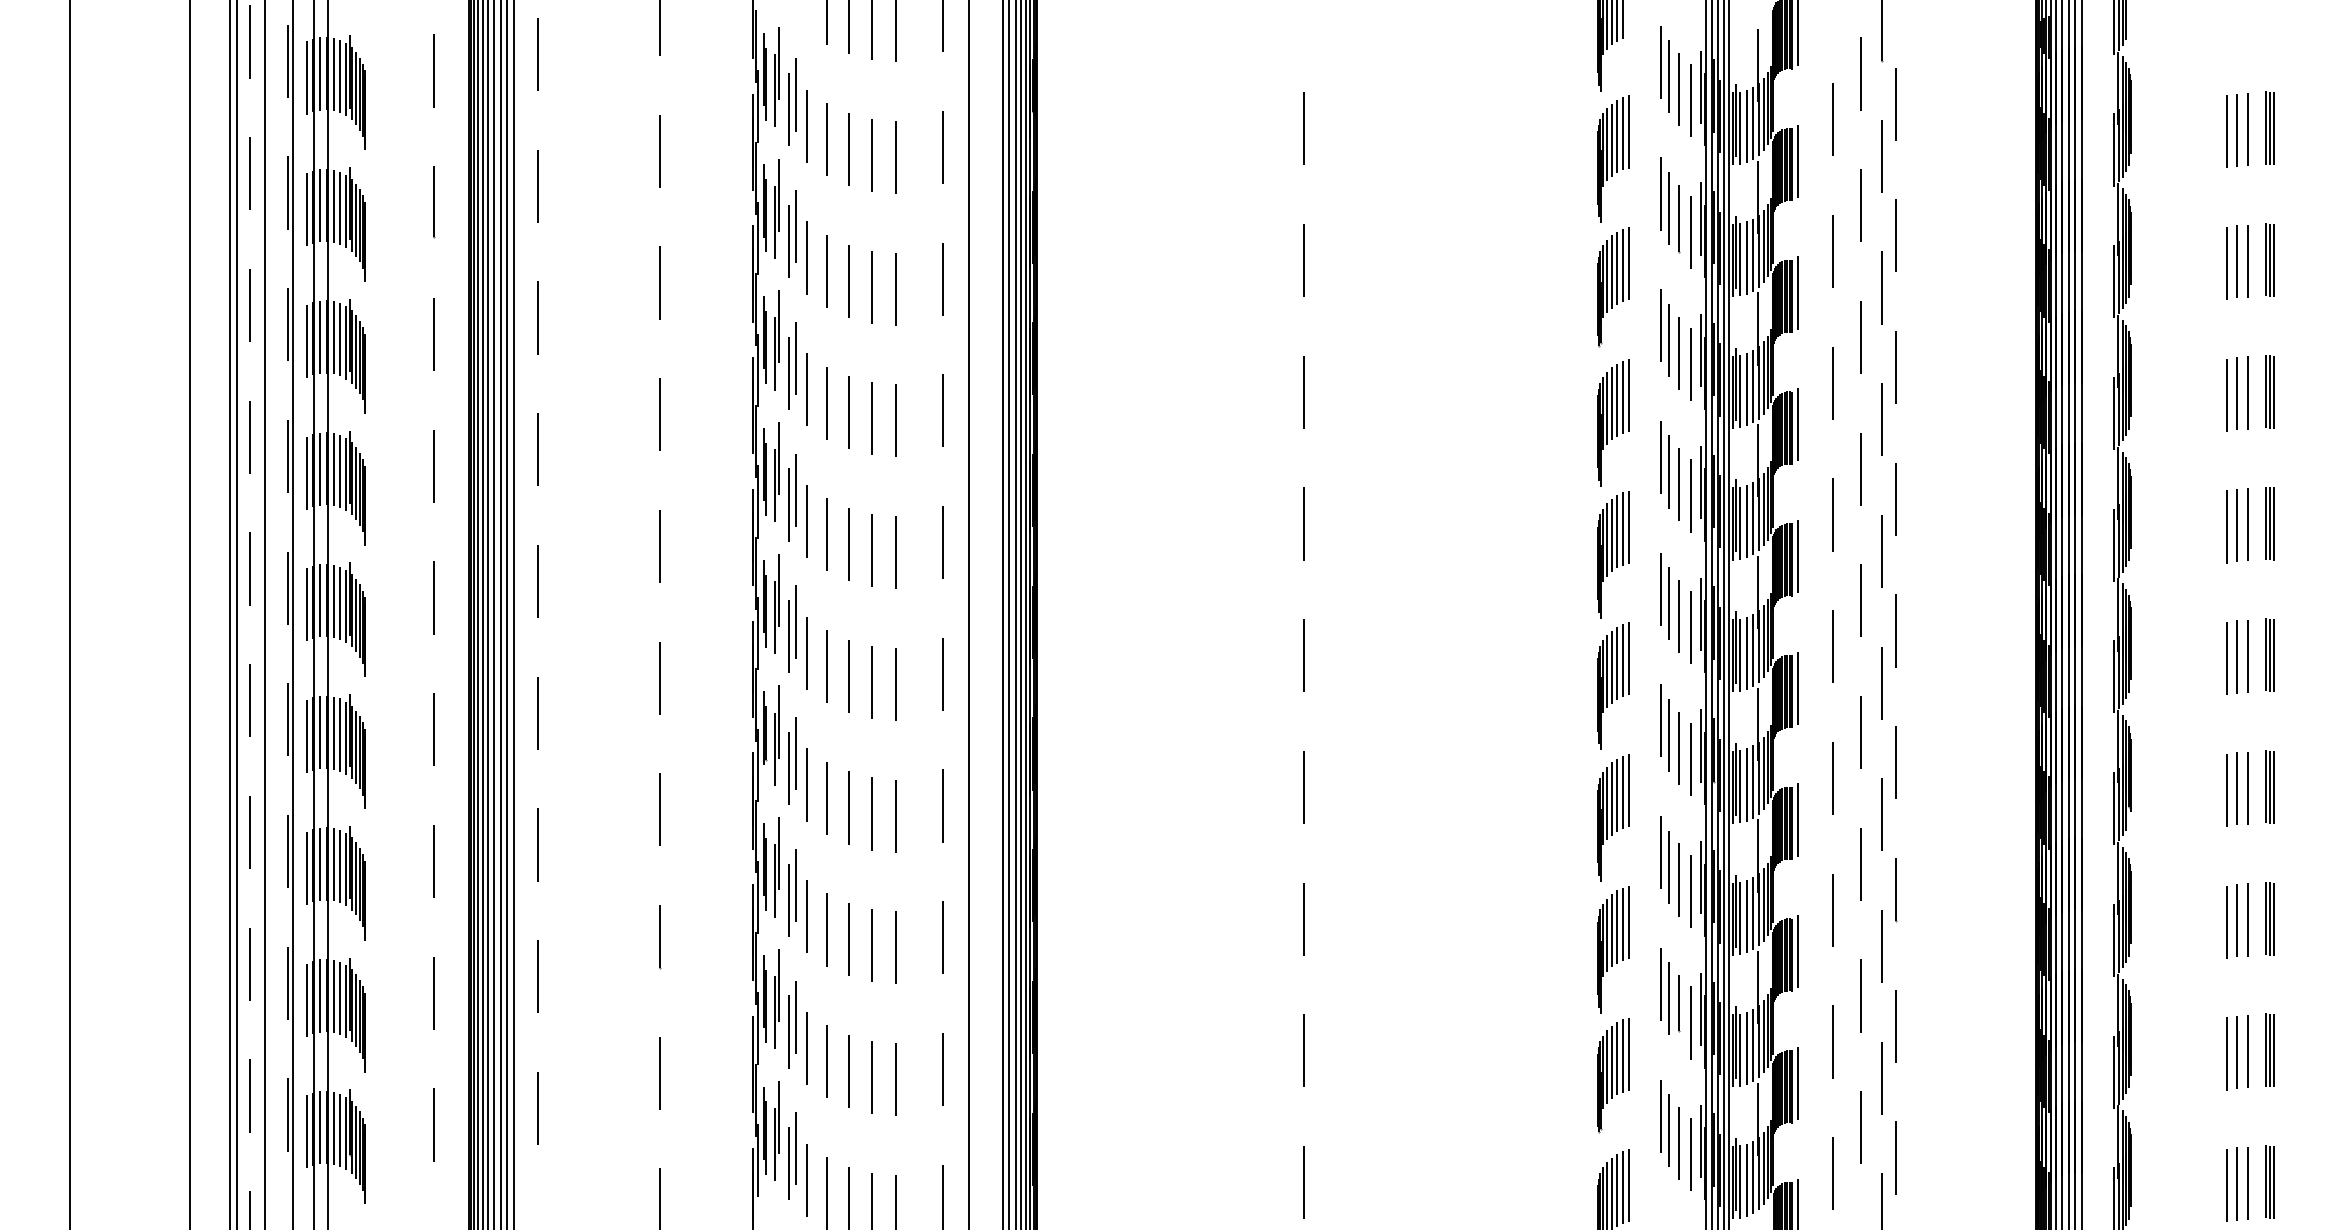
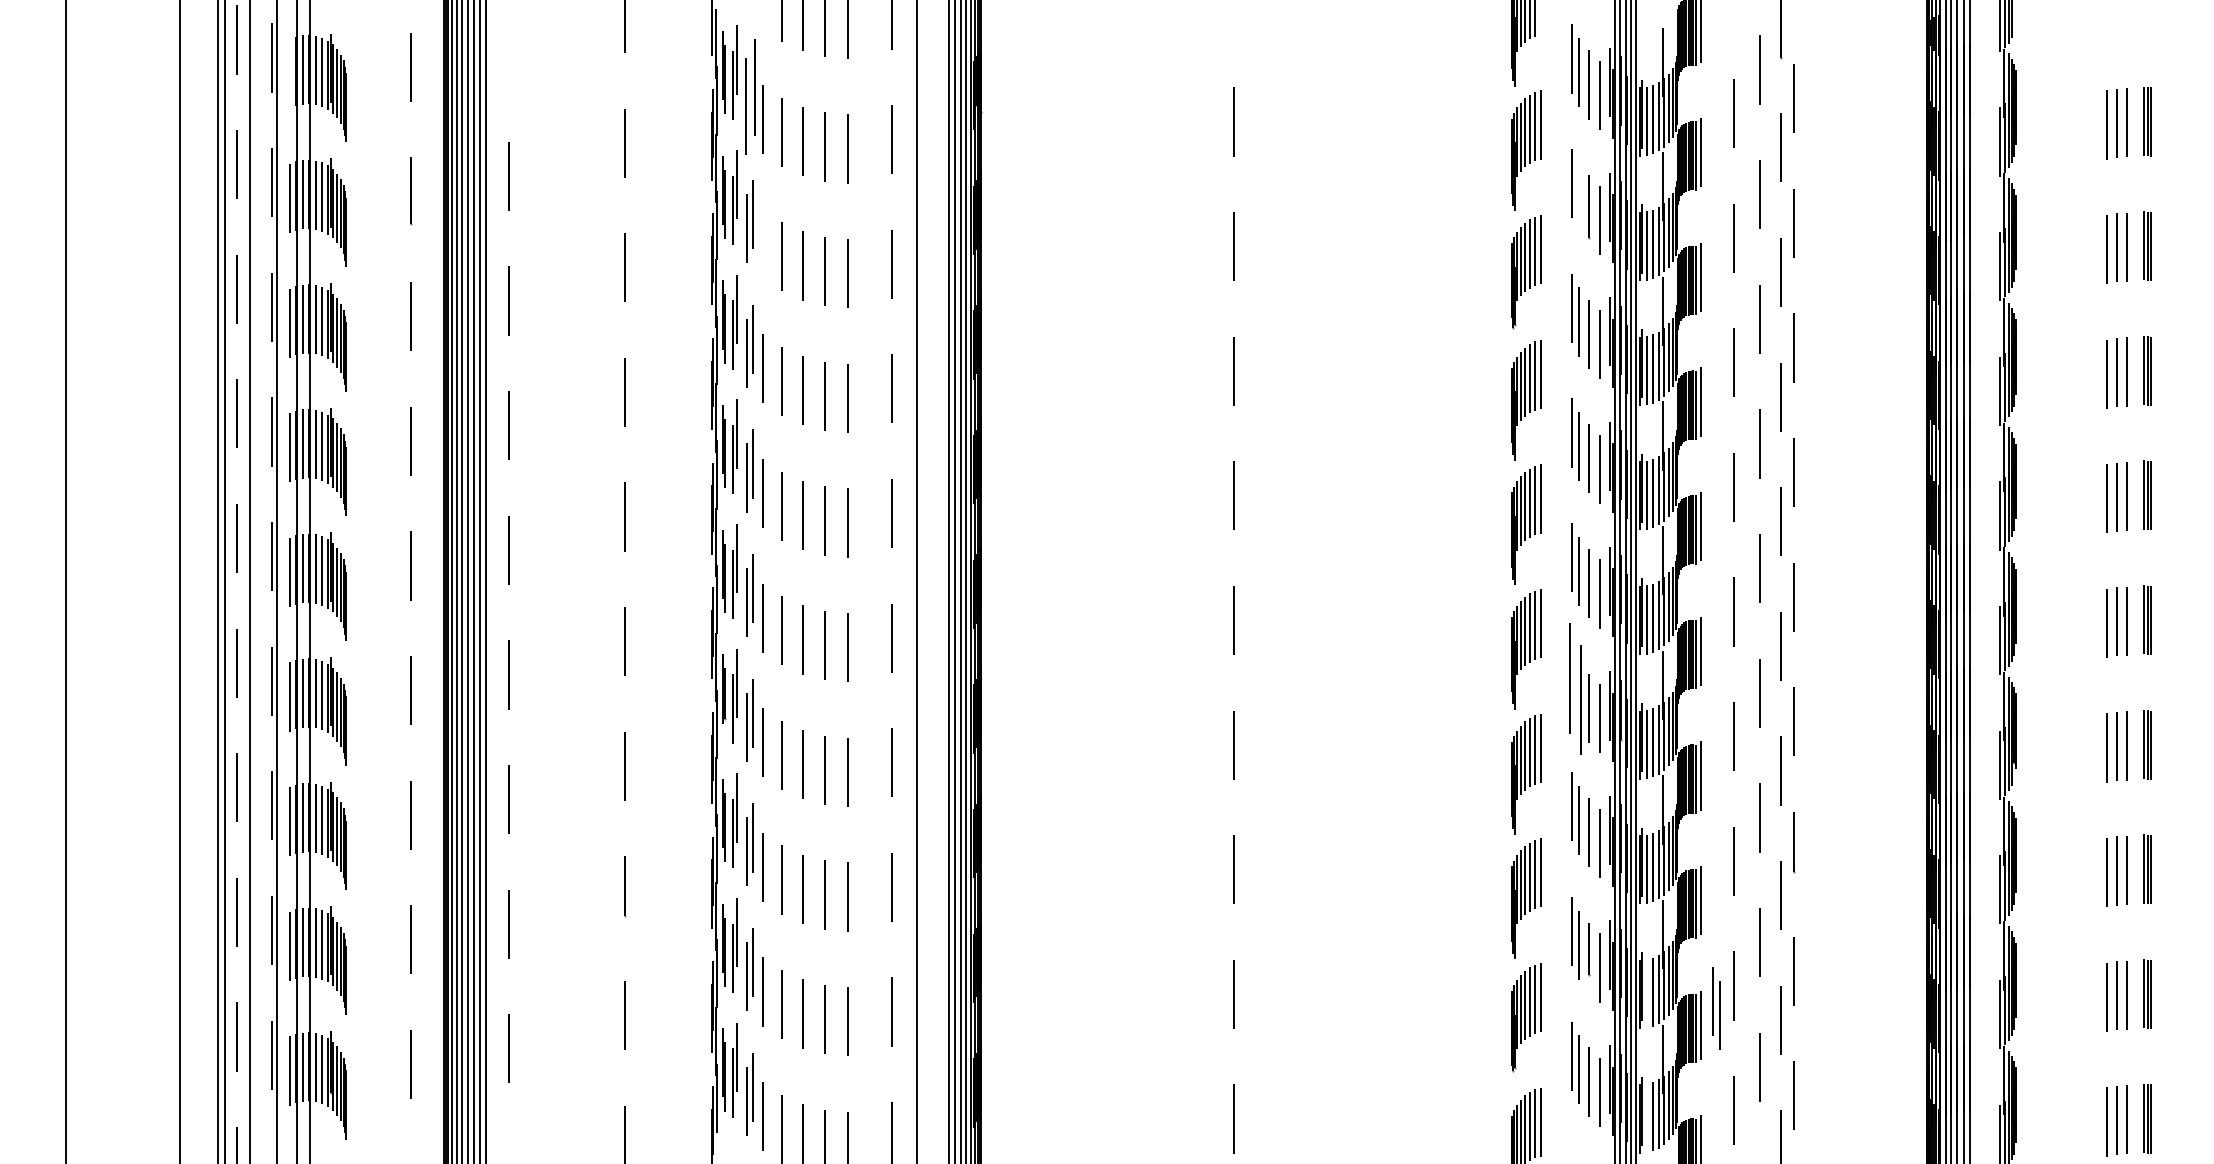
line: (538, 54) -> (509, 51), removed
line: (306, 77) -> (289, 73), removed
part: (792, 101) -> (749, 96), size x1.4
line: (1668, 208) -> (1578, 197), removed
line: (806, 257) -> (763, 243), removed
part: (1664, 727) -> (1574, 688), size x1.6
line: (1740, 1049) -> (1646, 993), removed
part: (1813, 1065) -> (1715, 1008), added
line: (1740, 1181) -> (1646, 1118), removed

